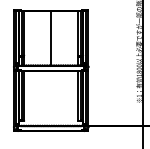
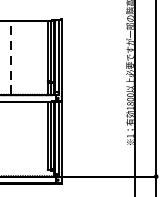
line: (51, 37) -> (11, 56), solid -> dashed

